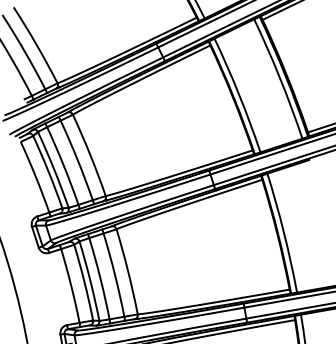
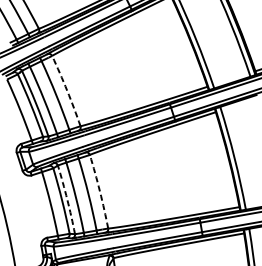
arc: (90, 154) -> (67, 90), solid -> dashed
arc: (128, 271) -> (100, 191), solid -> dashed
arc: (90, 280) -> (67, 199), solid -> dashed

